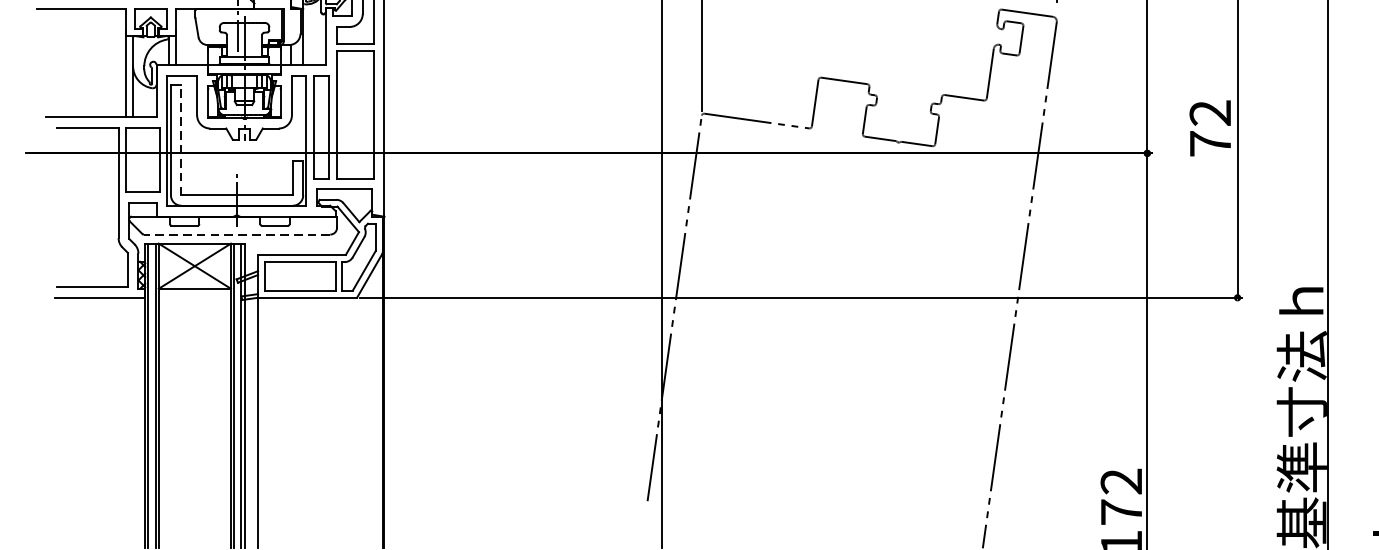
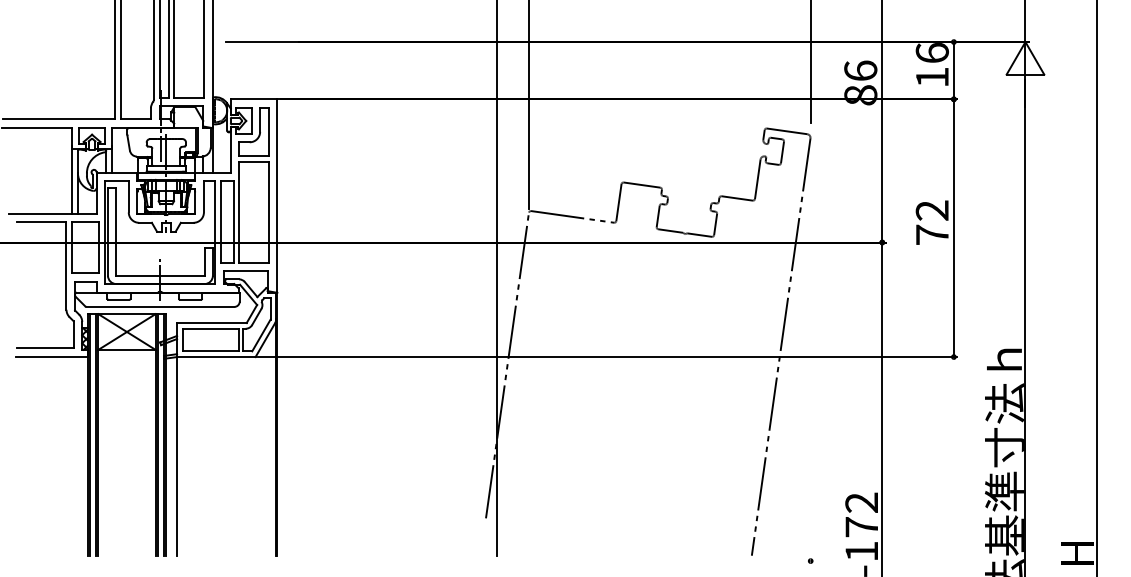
line: (181, 140) -> (116, 232), dashed -> solid
line: (237, 234) -> (160, 306), dashed -> solid

